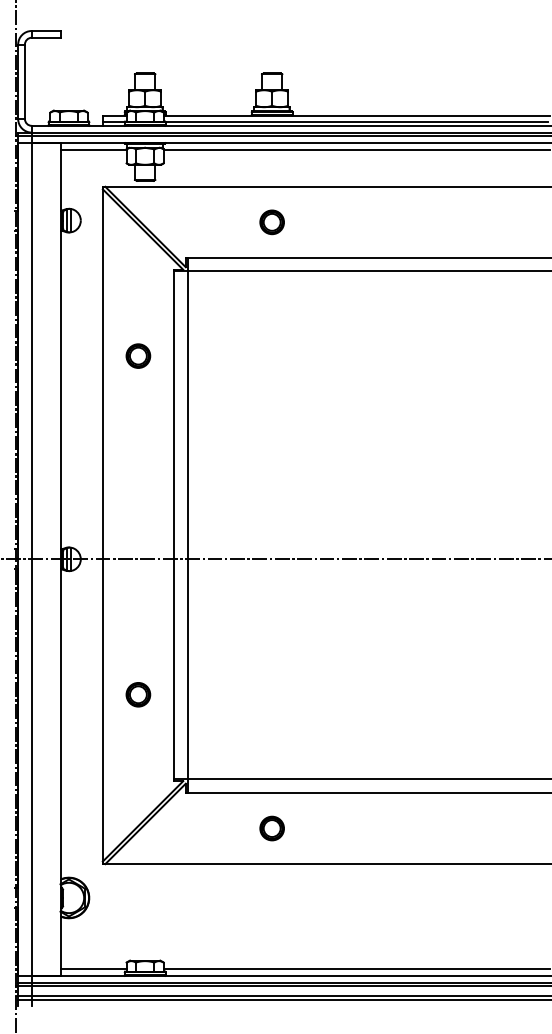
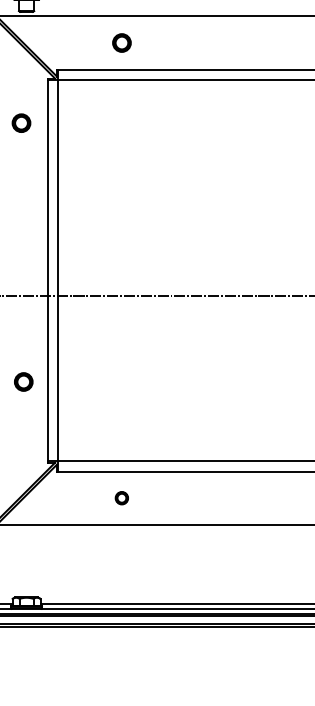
part: (138, 355) -> (21, 122), moved
part: (138, 694) -> (23, 381), moved
part: (271, 828) -> (121, 498), size x0.7

